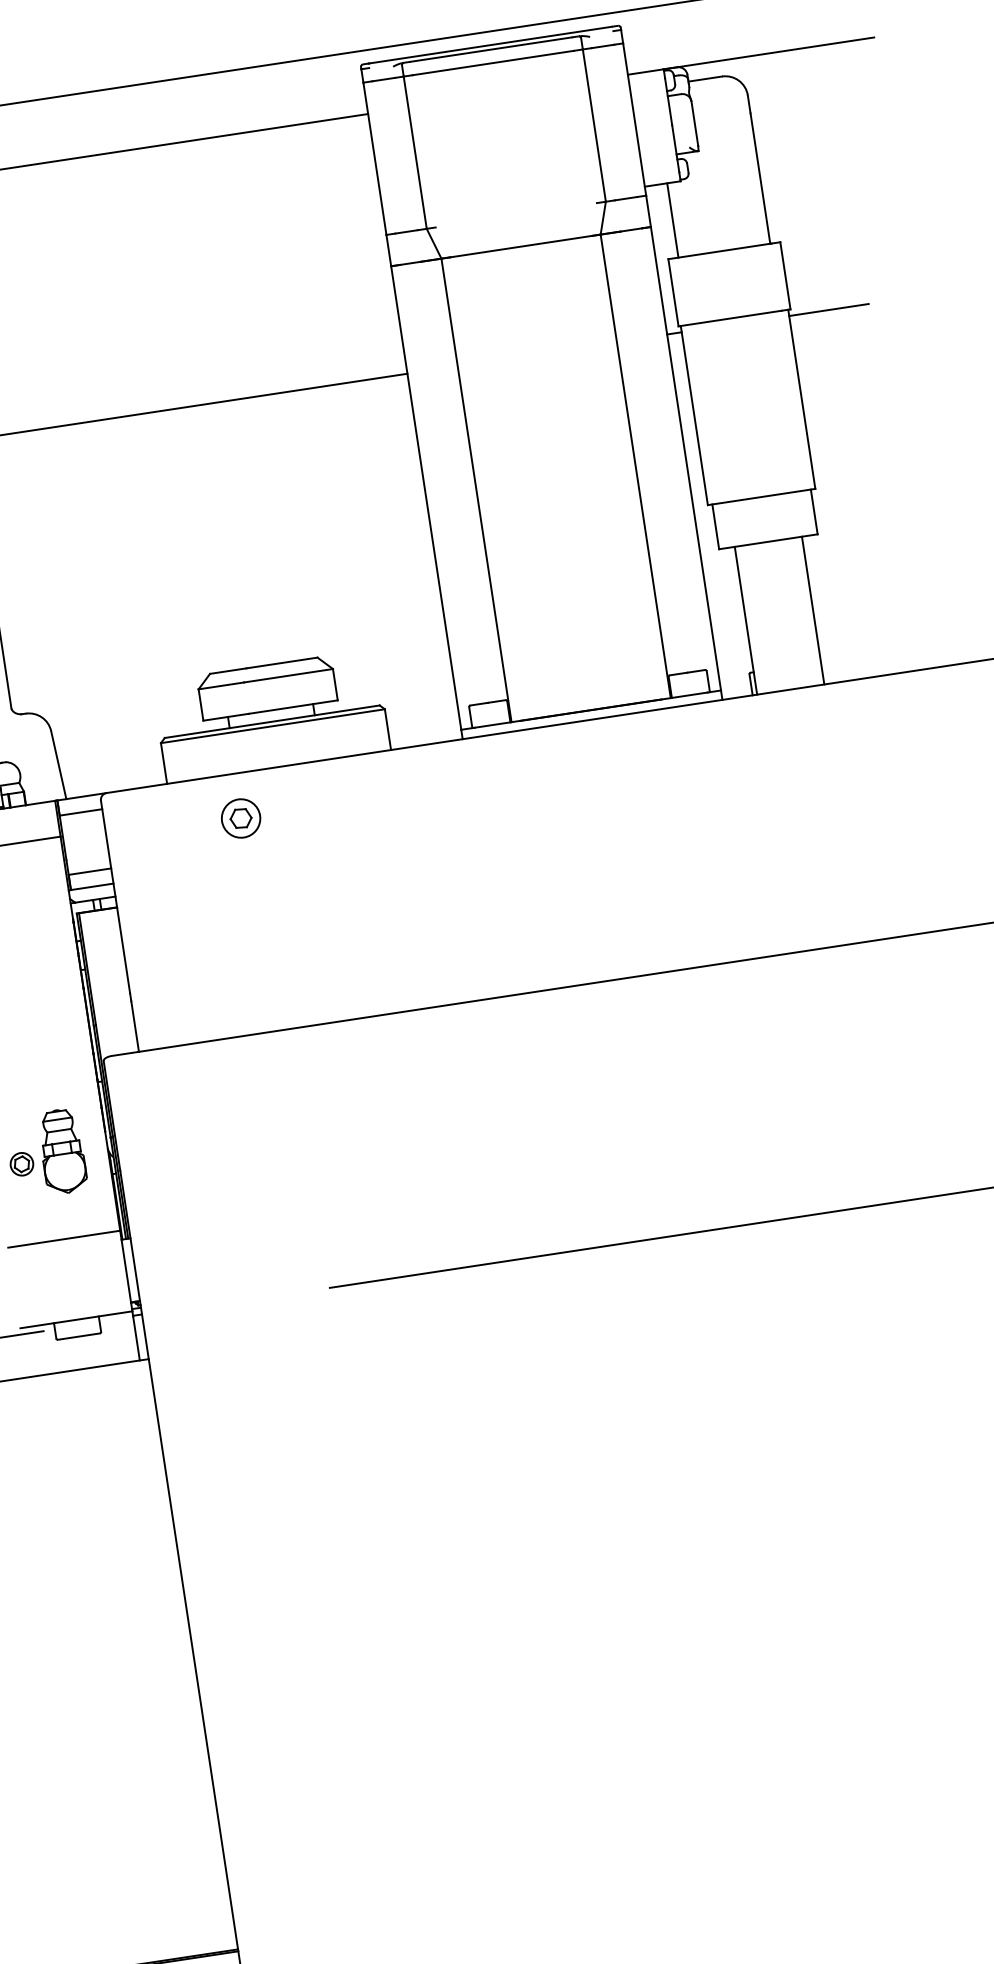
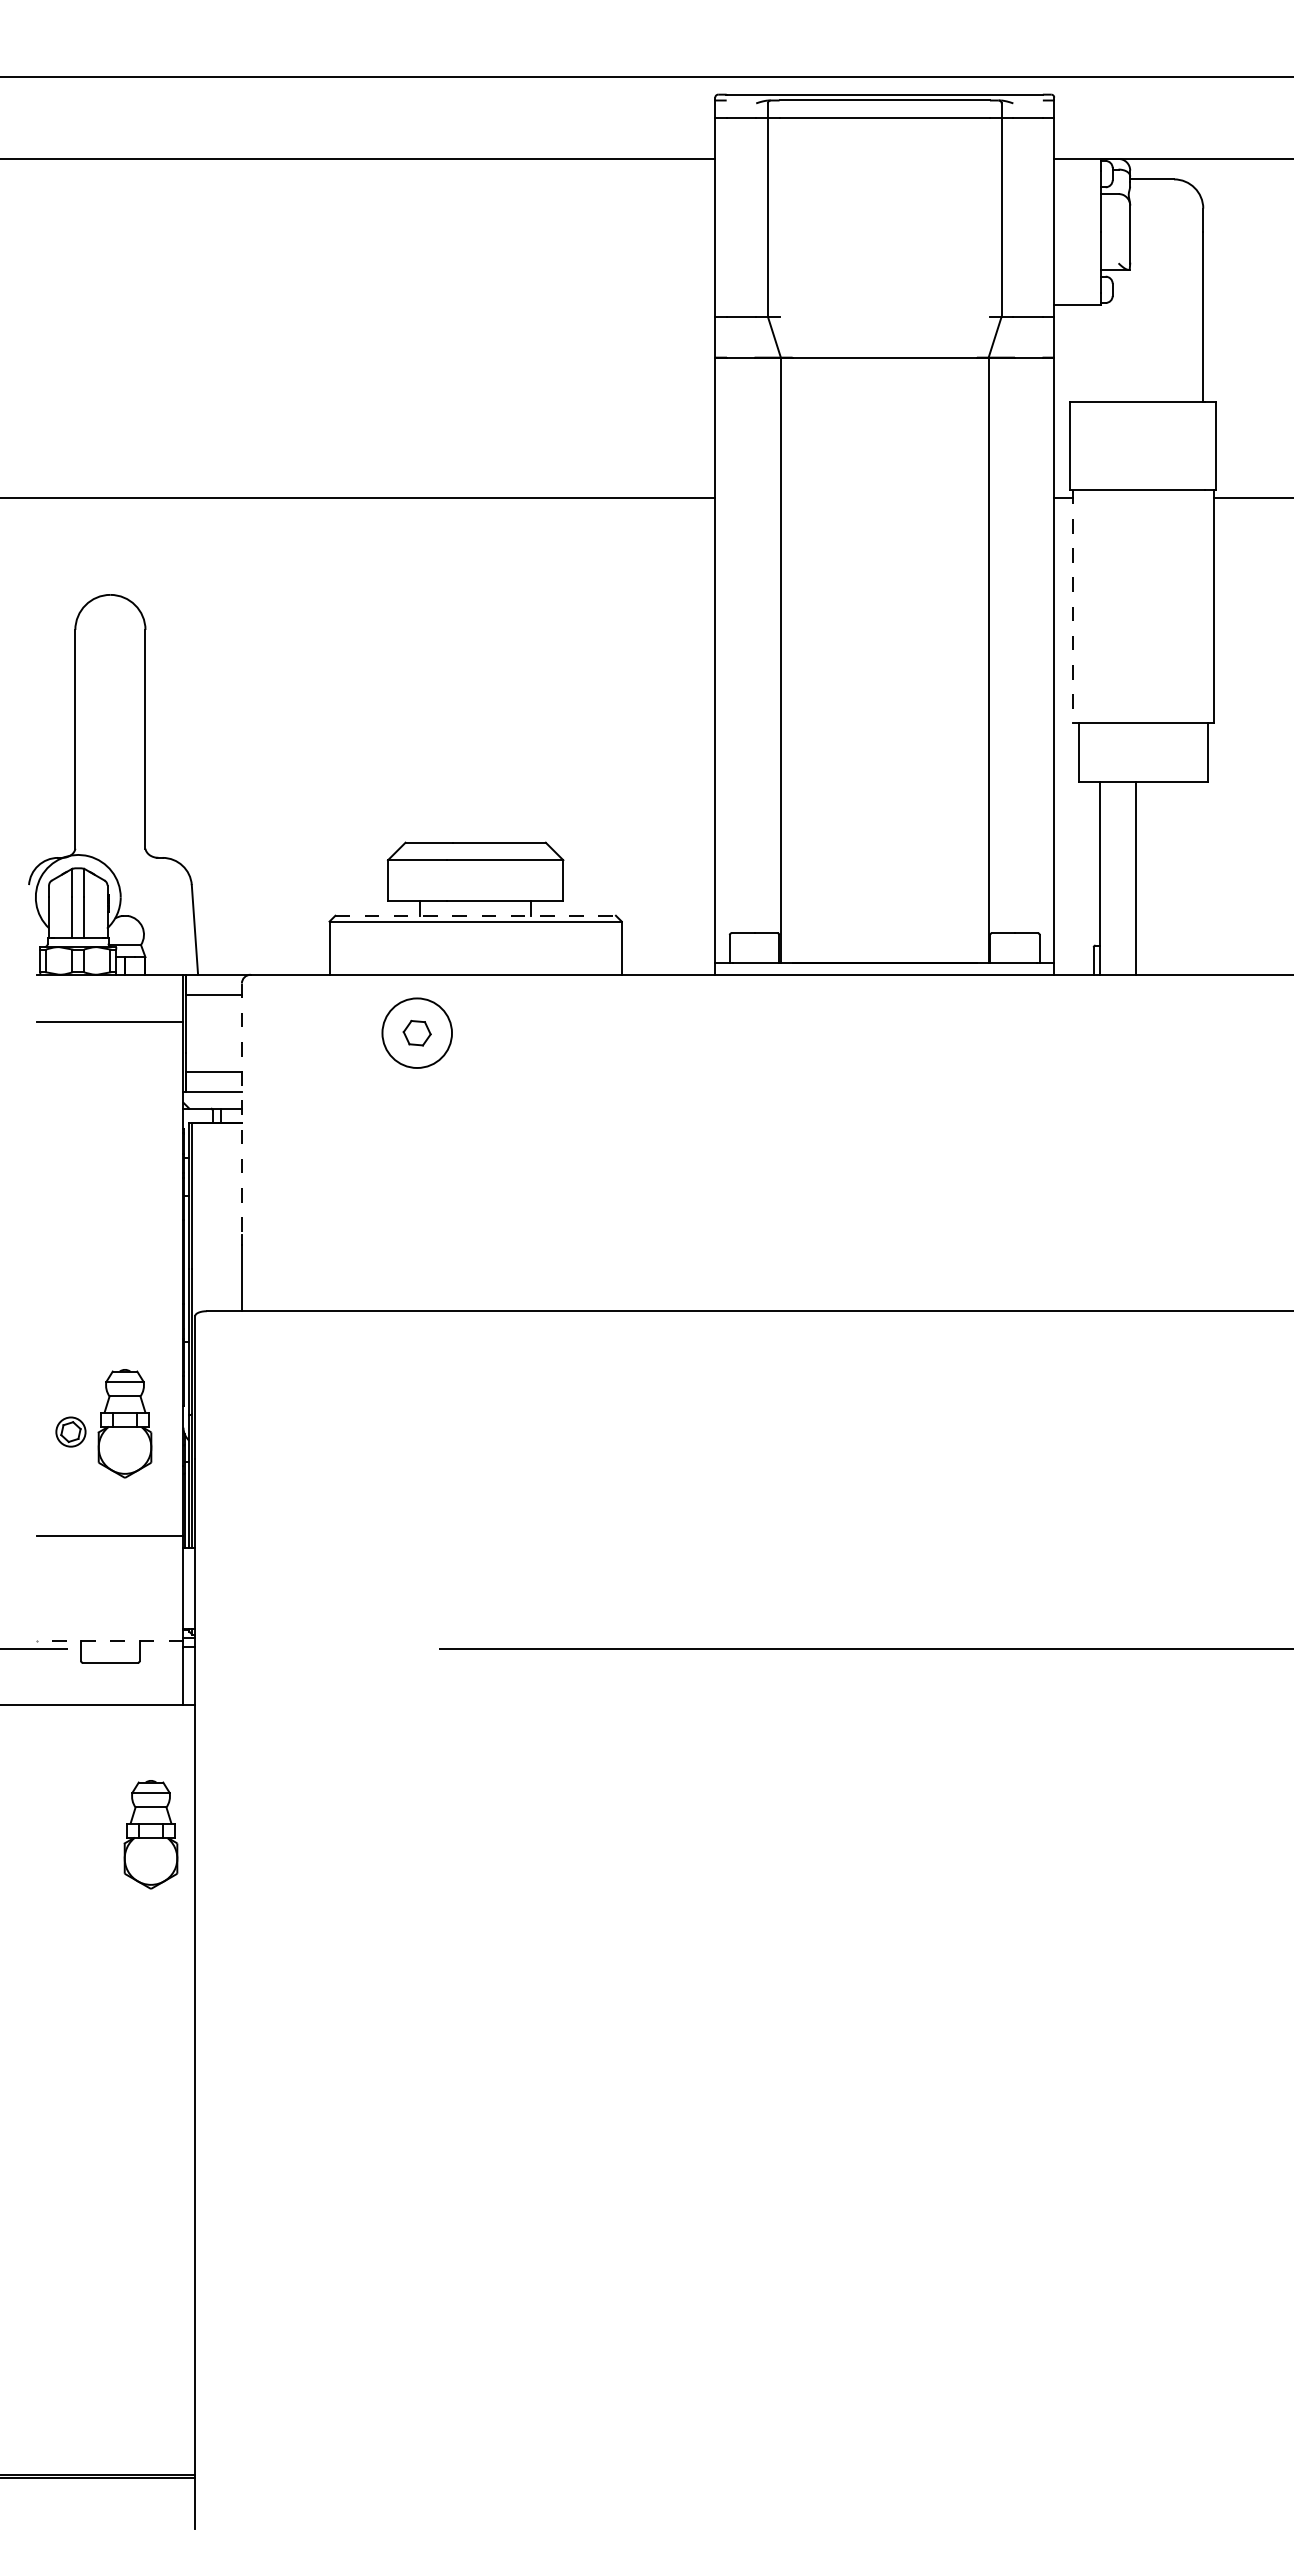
line: (672, 220) -> (1083, 353), removed
line: (694, 415) -> (1073, 606), solid -> dashed
line: (813, 609) -> (1136, 877), moved
line: (272, 721) -> (476, 915), solid -> dashed
circle: (241, 818) -> (417, 1033), size x1.4
line: (115, 897) -> (241, 1109), solid -> dashed
line: (75, 1320) -> (109, 1641), solid -> dashed
part: (129, 1463) -> (150, 1834), added

